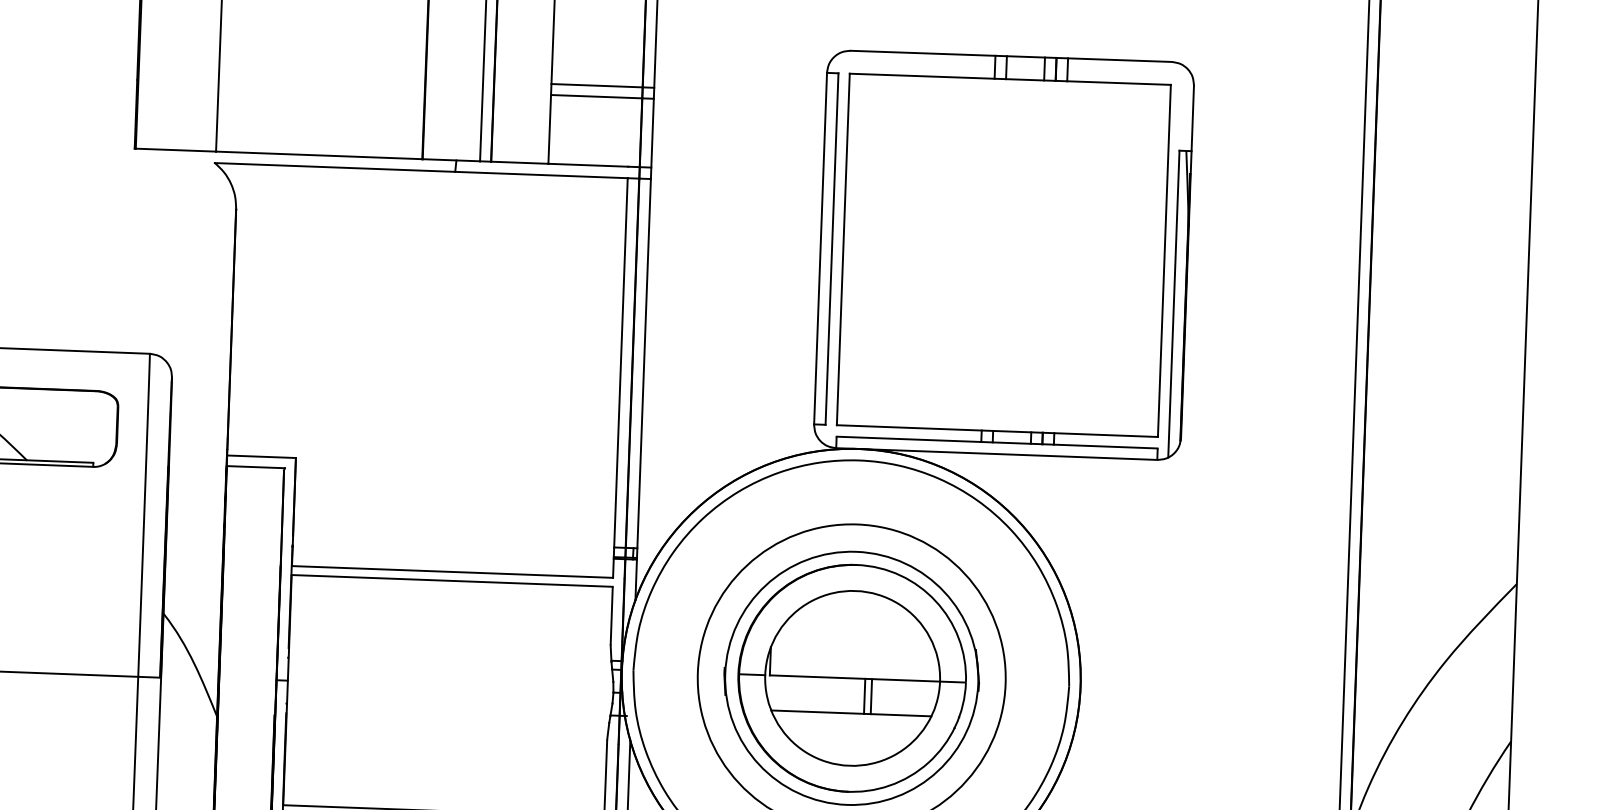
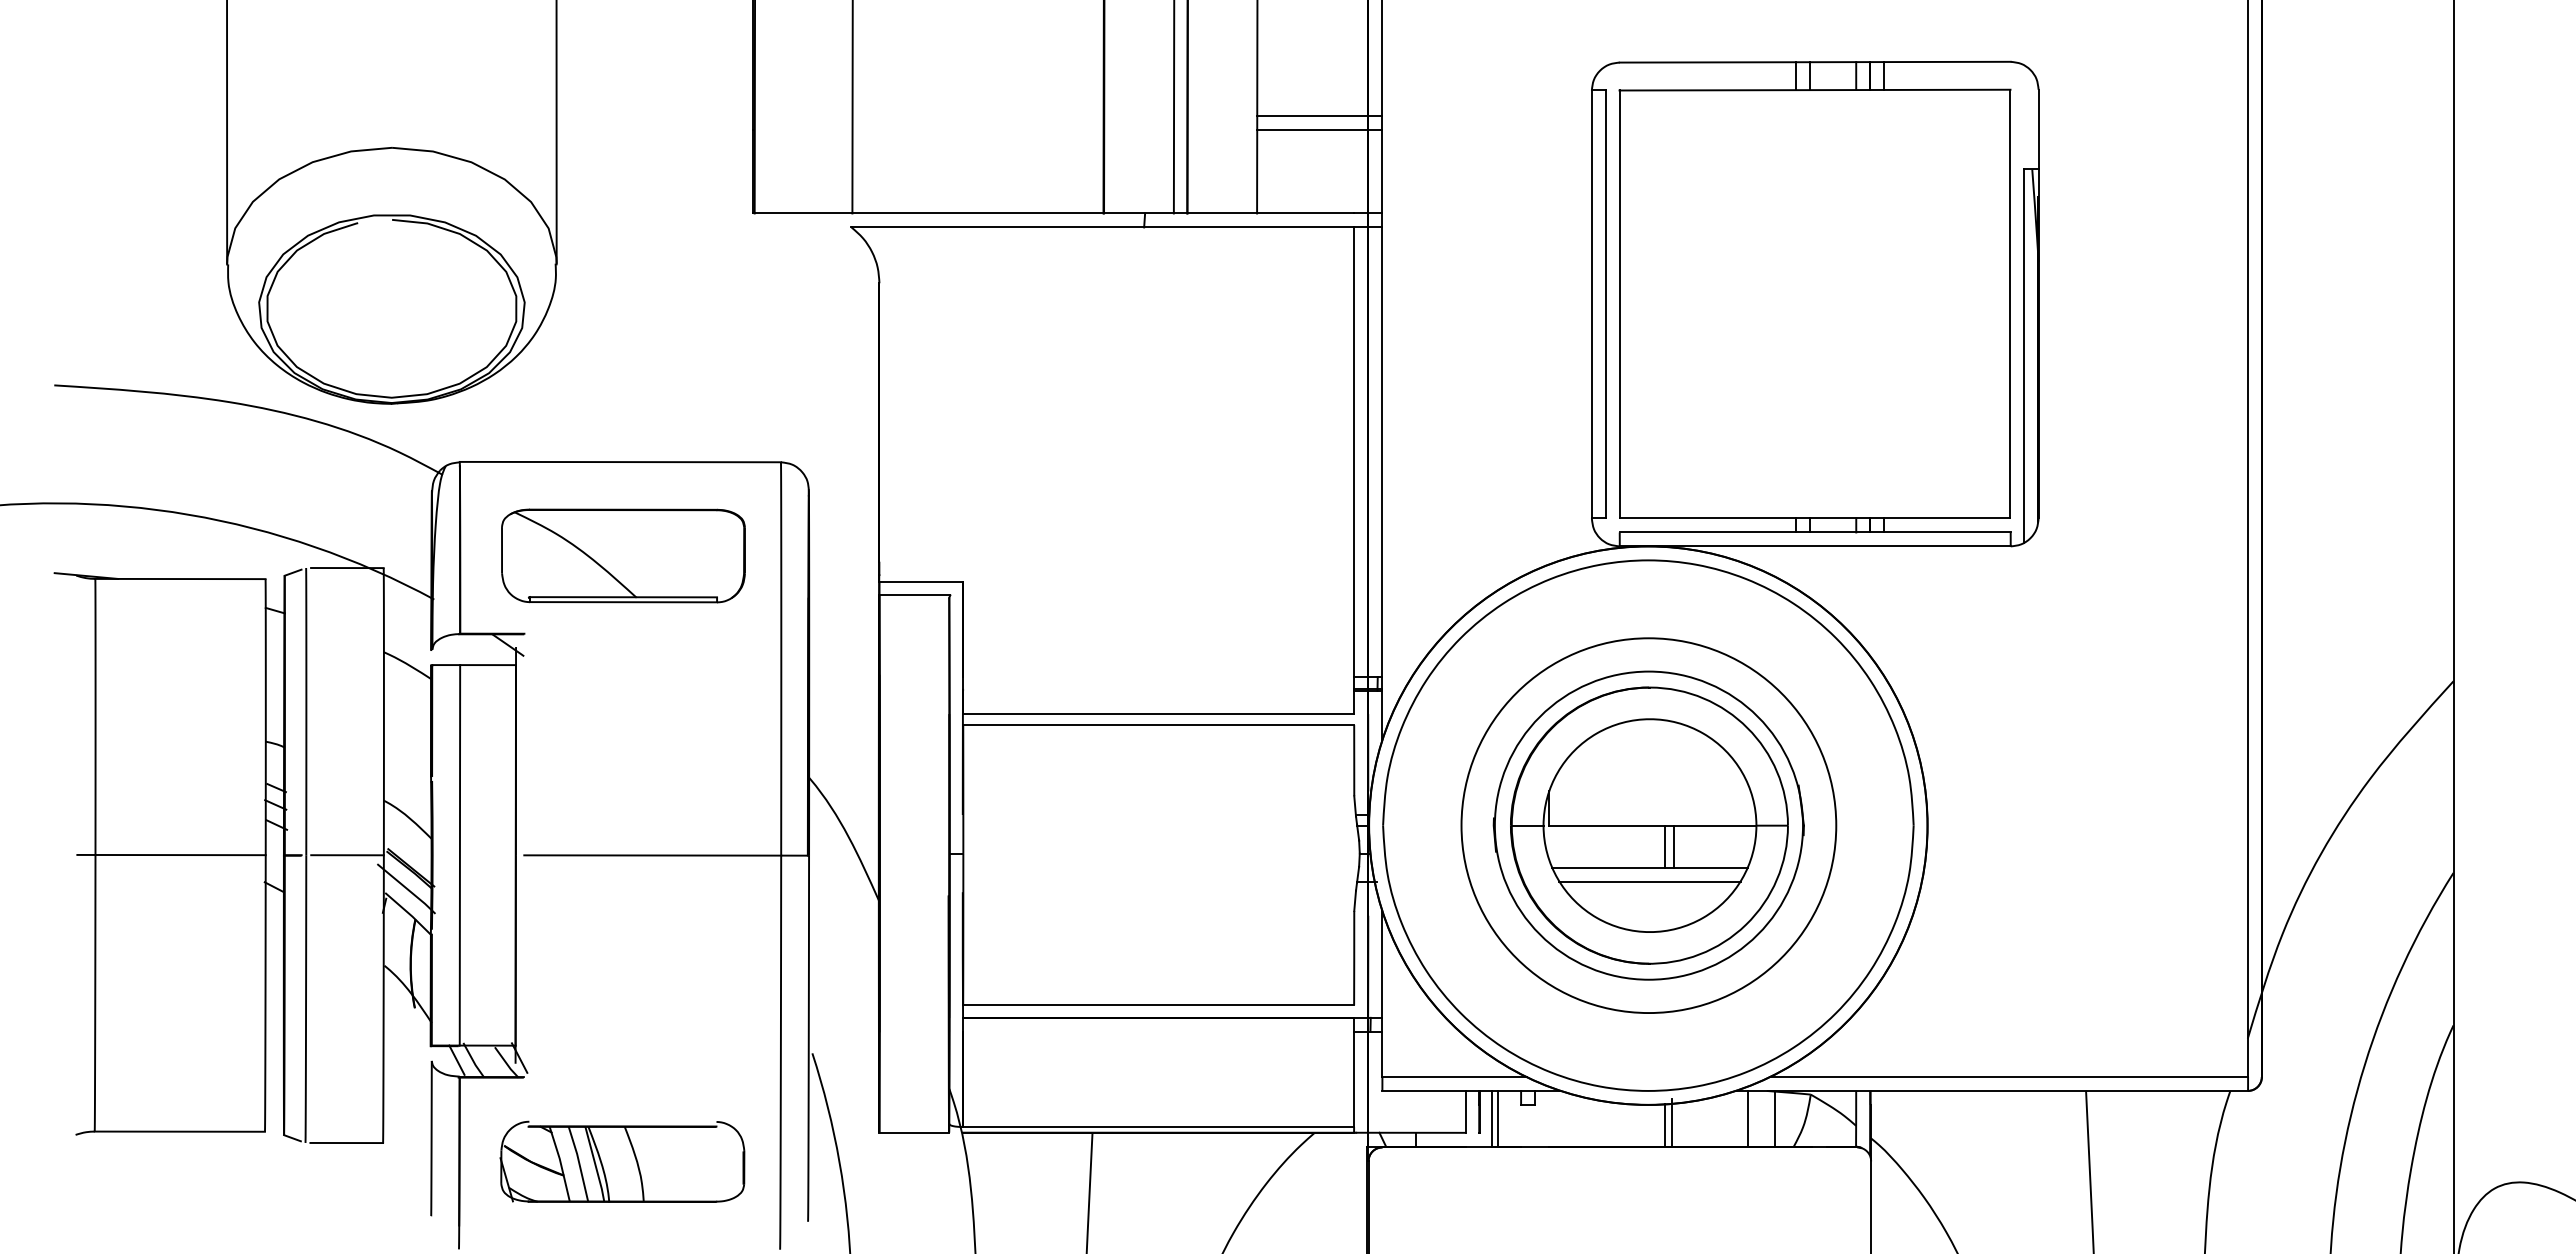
line: (850, 724) -> (1649, 881), added

